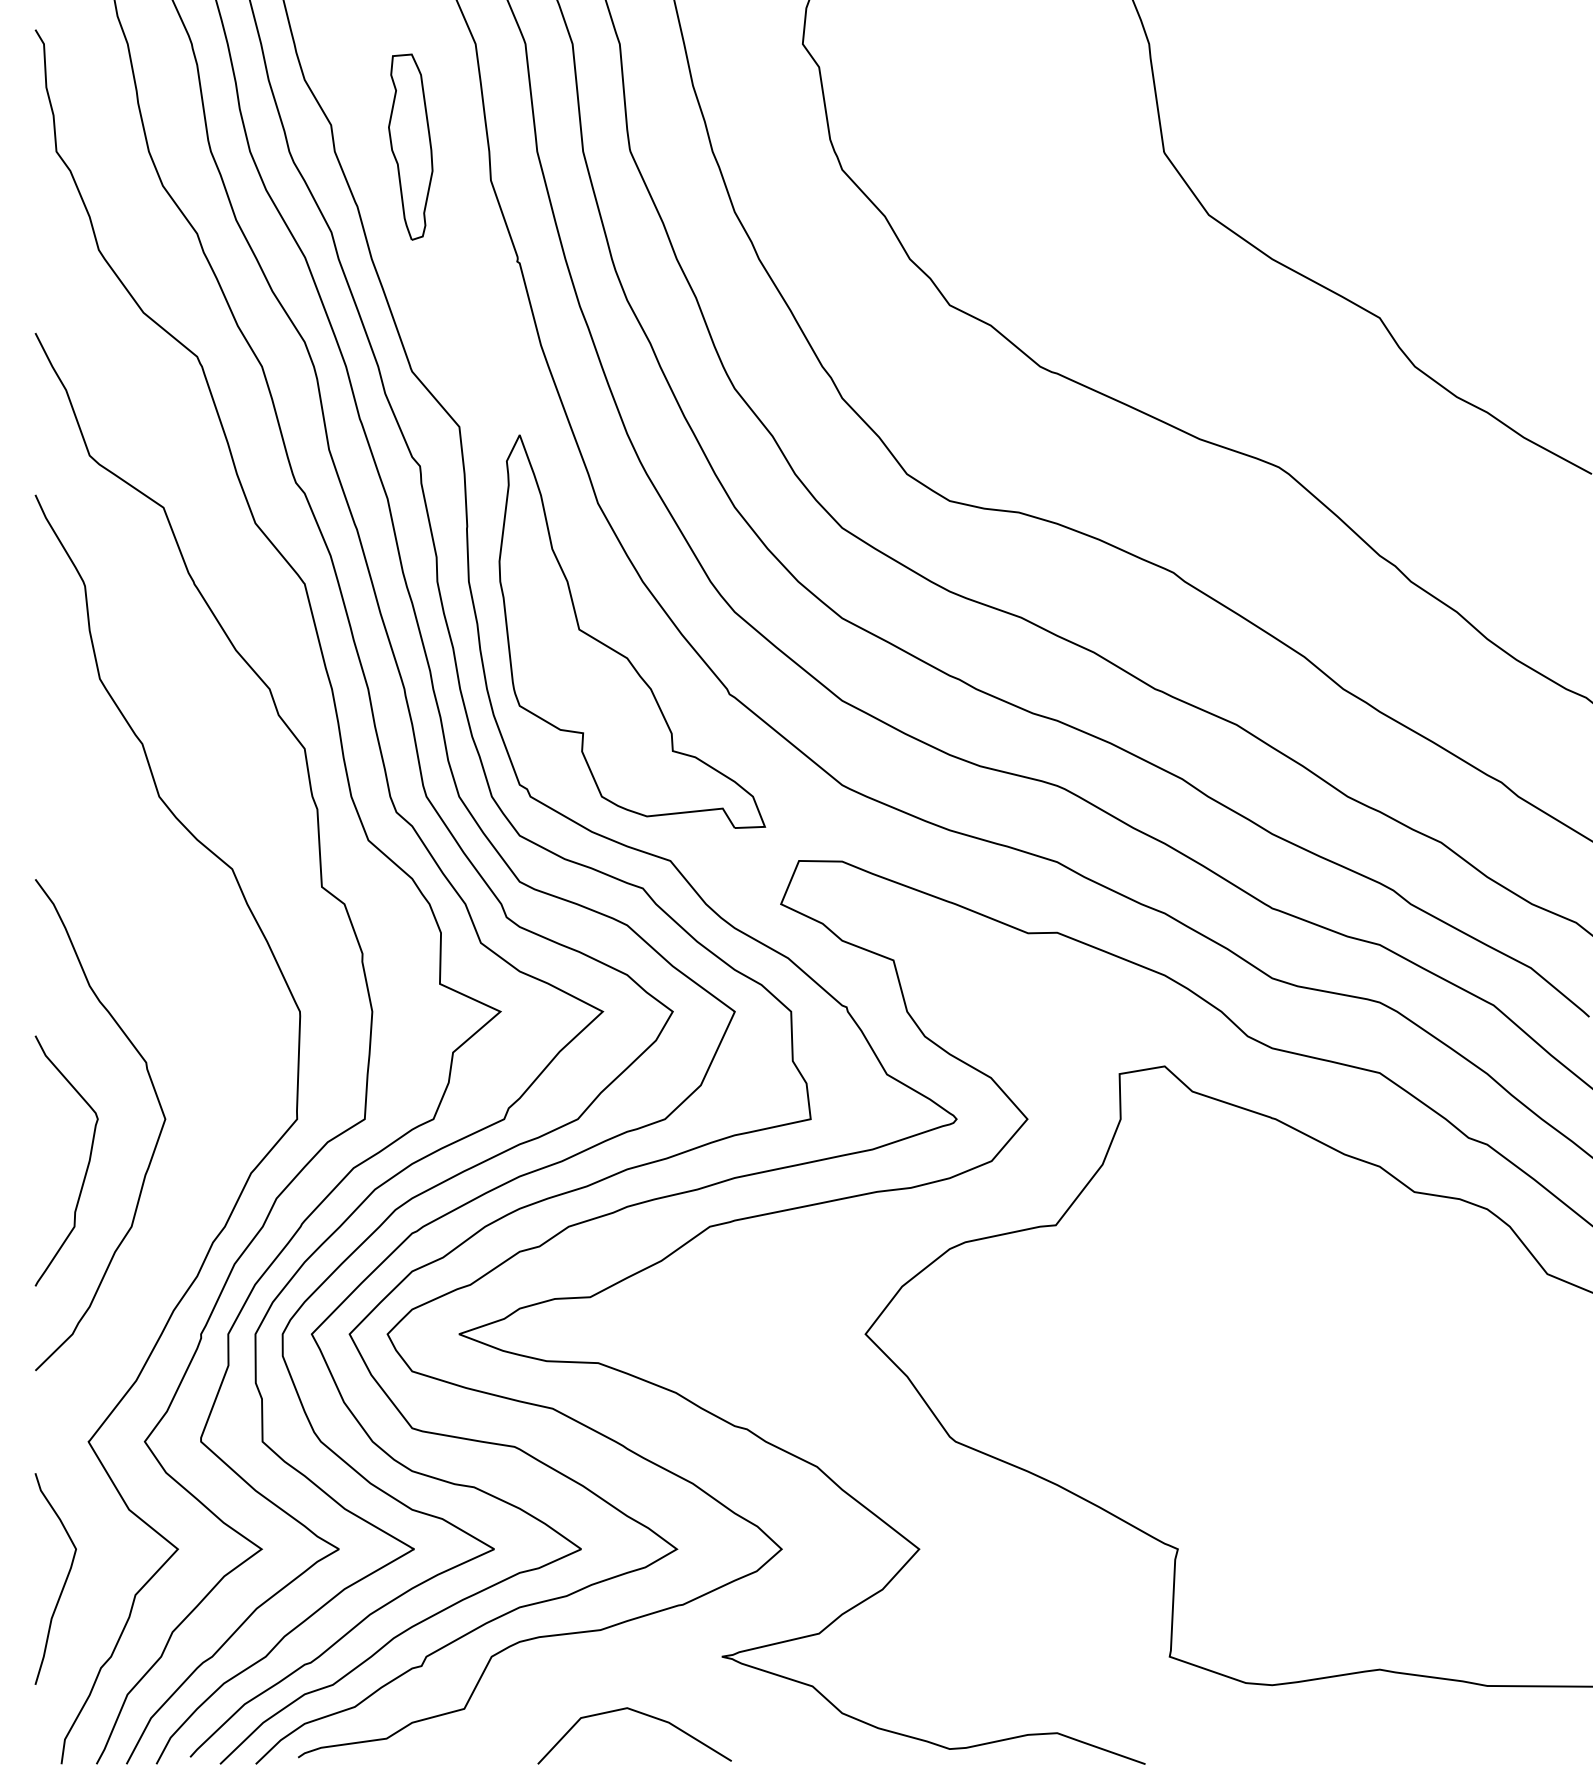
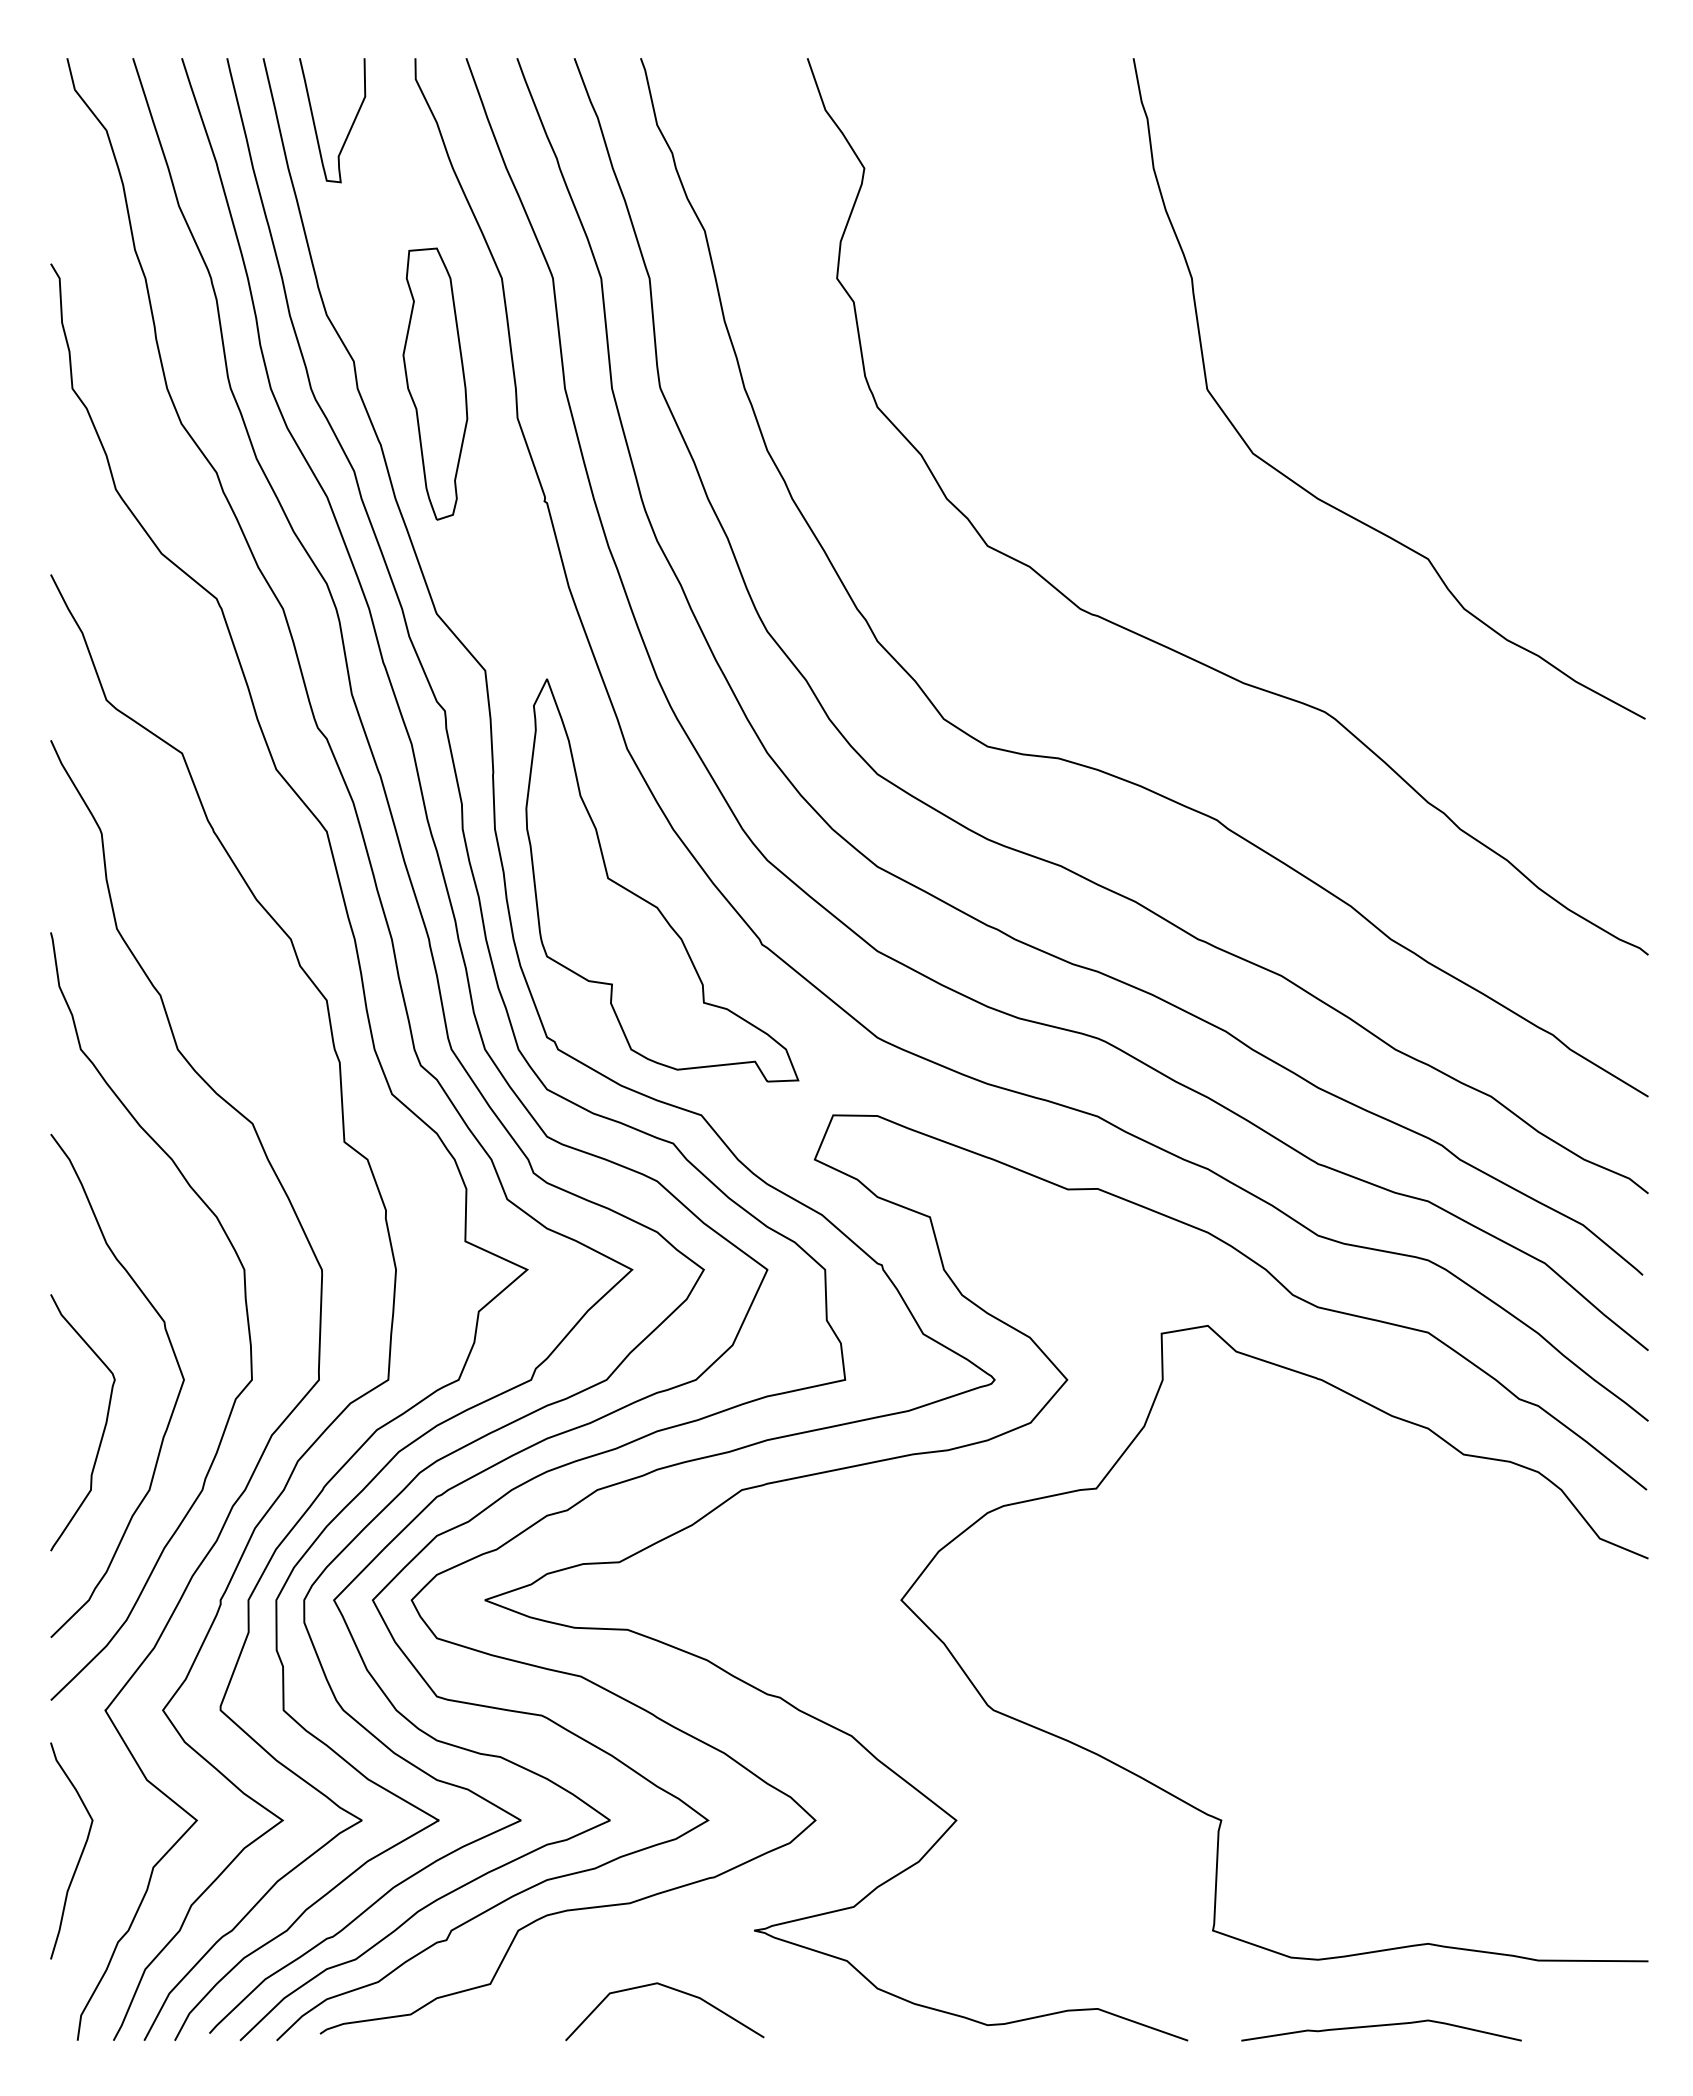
part: (410, 146) -> (435, 383), size x1.43
curve: (225, 1049) -> (245, 1308), added
curve: (1334, 1750) -> (1381, 2026), added

